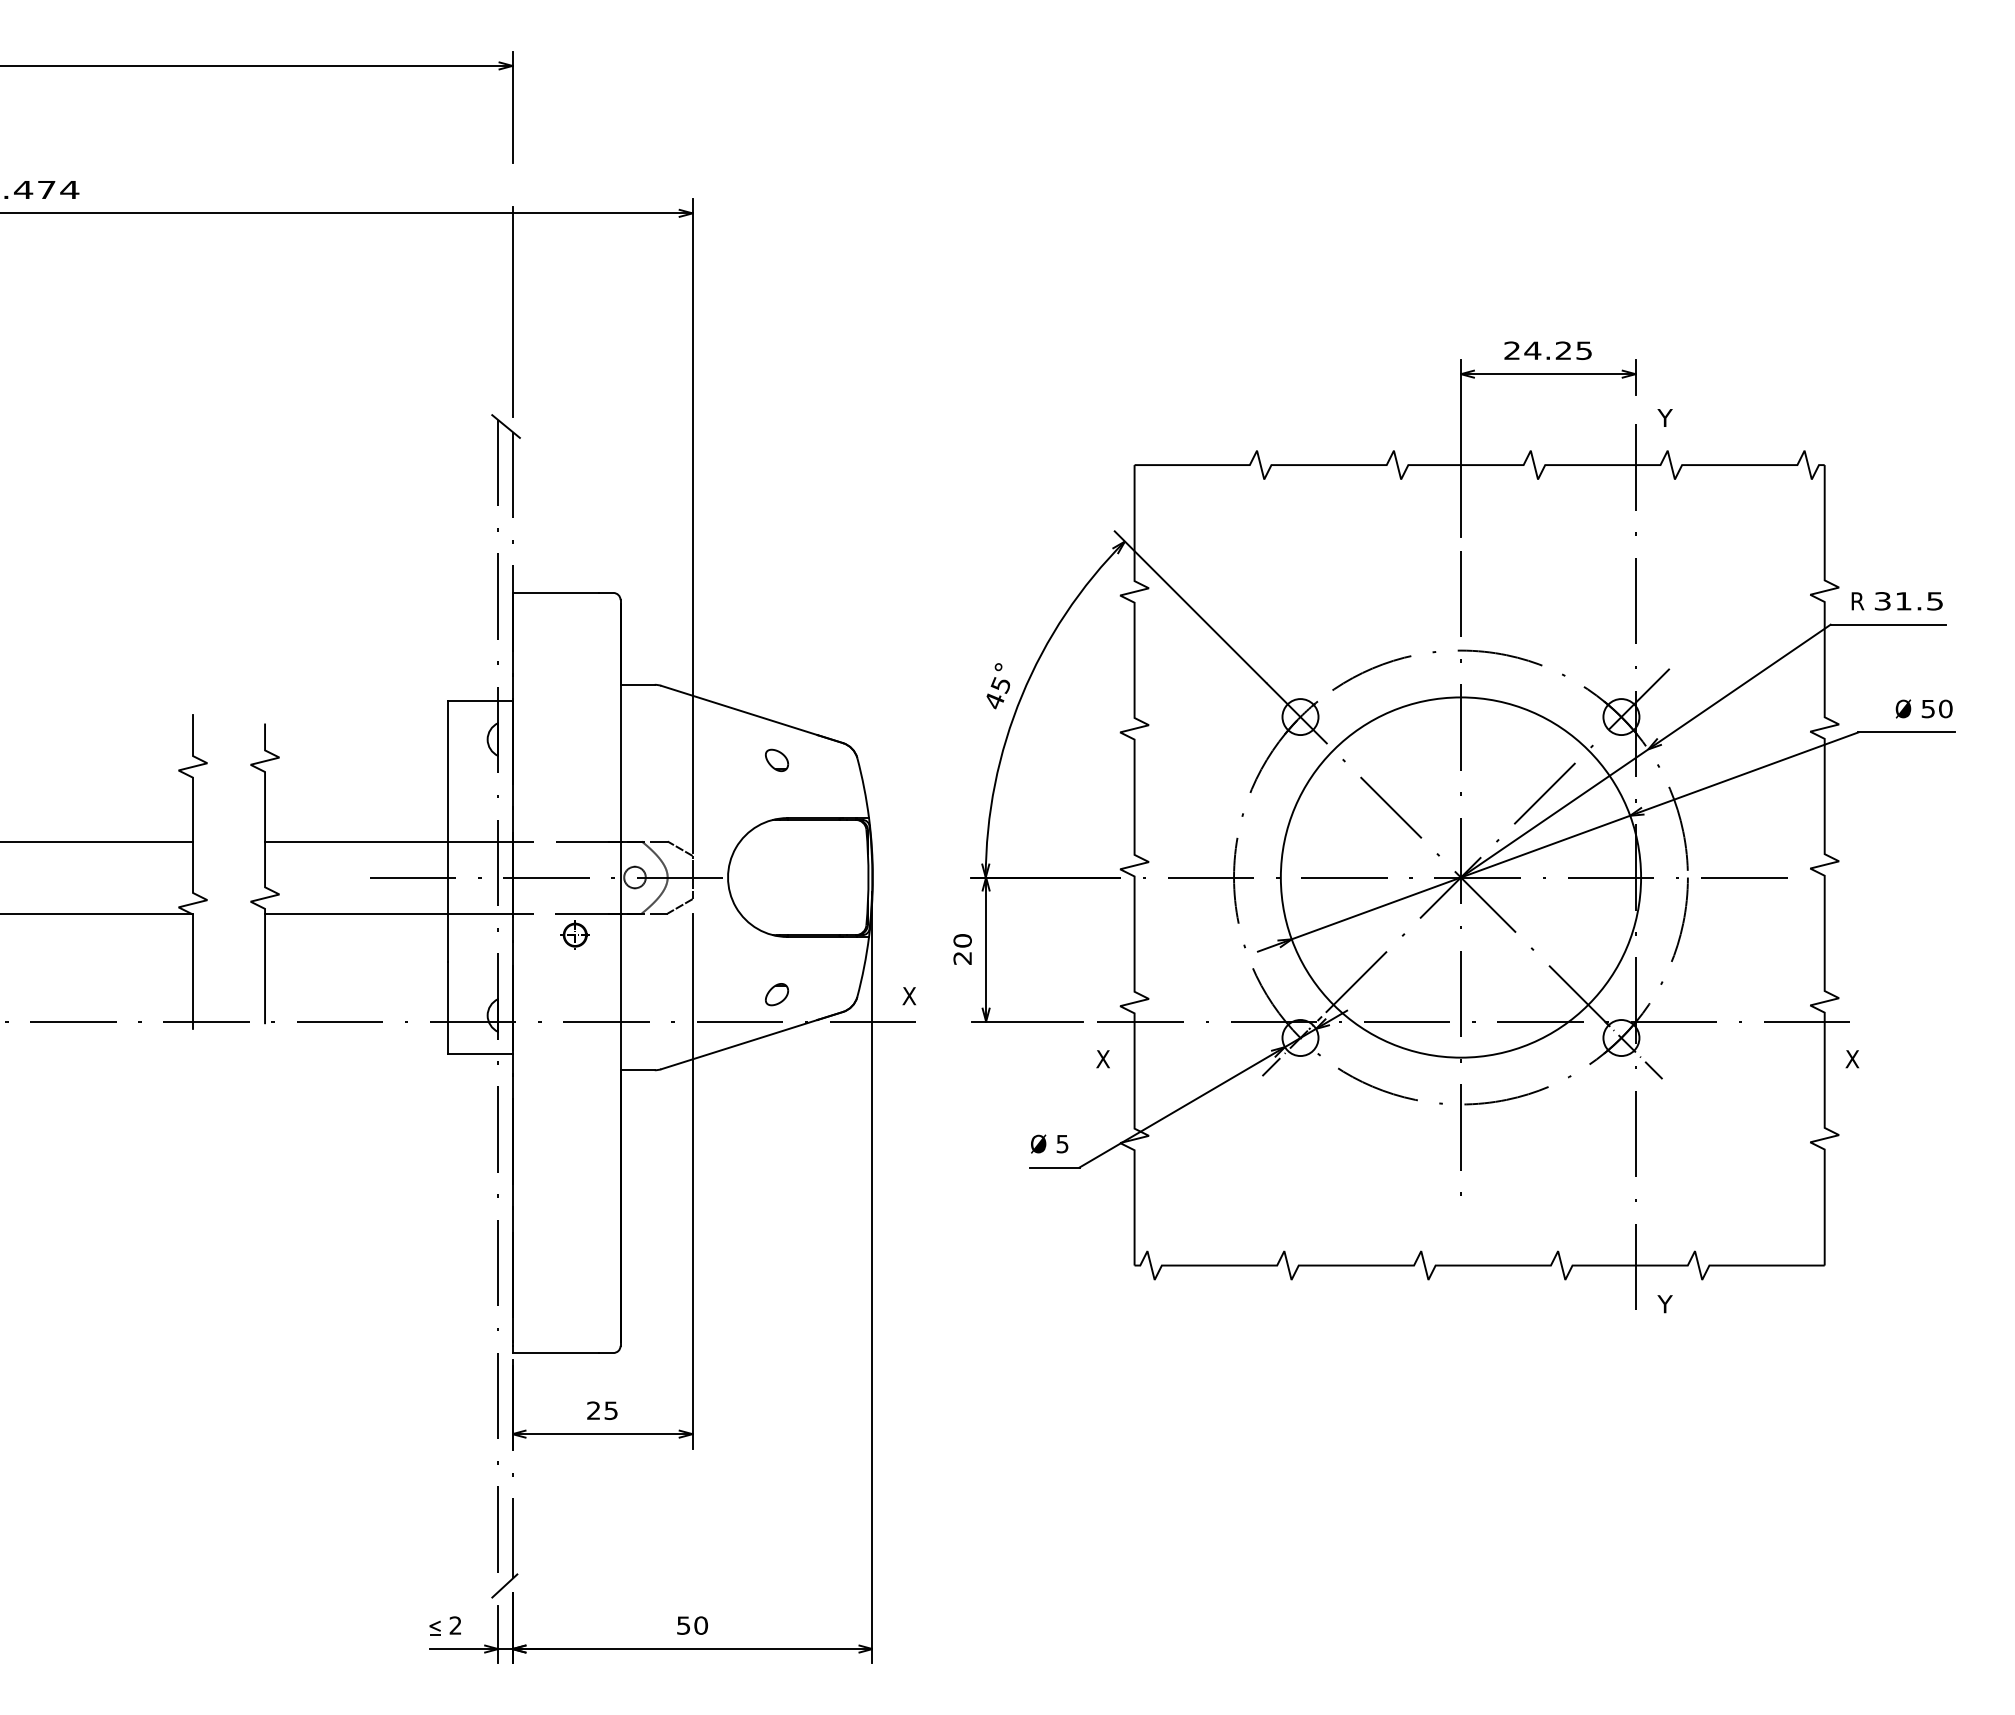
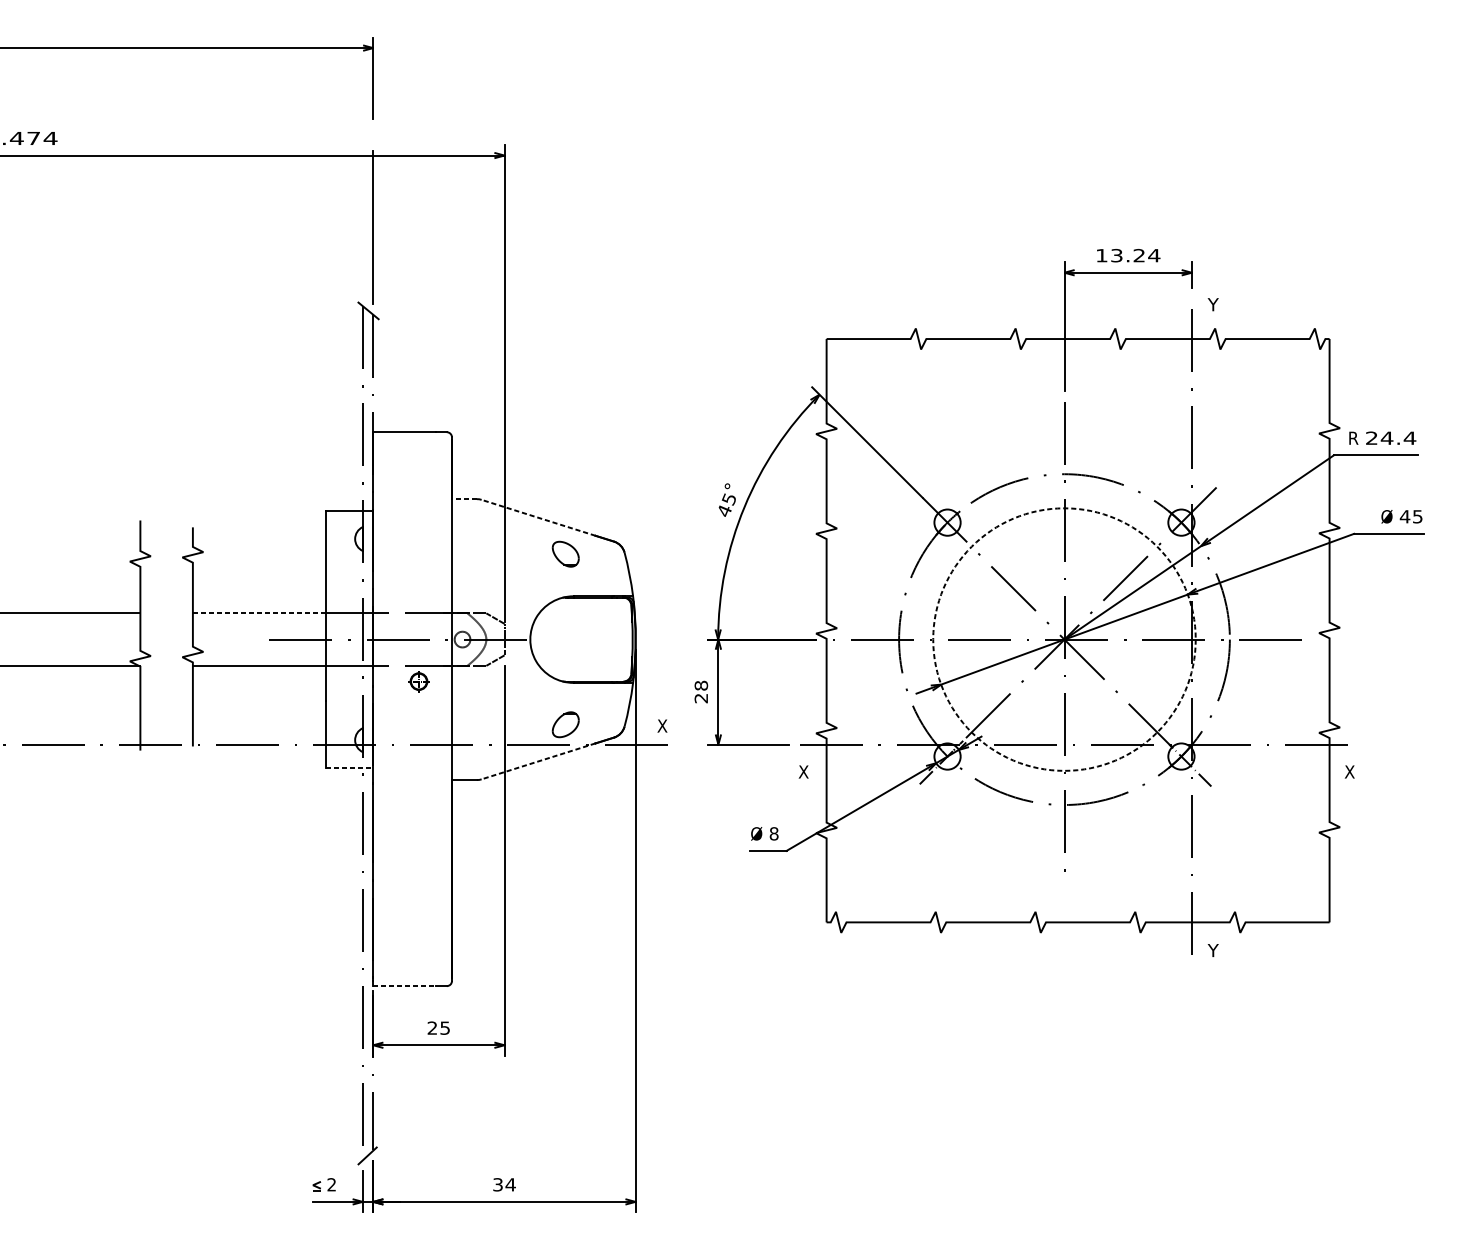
text: (1548, 350) -> (1128, 255), 24.25 -> 13.24
text: (1908, 601) -> (1390, 438), 31.5 -> 24.4
line: (637, 684) -> (464, 498), solid -> dashed
text: (1936, 708) -> (1411, 516), 50 -> 45
line: (738, 710) -> (537, 517), solid -> dashed
part: (777, 760) -> (566, 554), size x1.6
line: (356, 841) -> (259, 613), solid -> dashed
circle: (1460, 877) -> (1064, 639), solid -> dashed
text: (962, 940) -> (701, 685), 20 -> 28
part: (777, 994) -> (566, 724), size x1.6
line: (739, 1044) -> (538, 761), solid -> dashed
line: (480, 1054) -> (349, 768), solid -> dashed
text: (1062, 1143) -> (774, 833), 5 -> 8
line: (556, 1353) -> (405, 986), solid -> dashed
text: (692, 1625) -> (504, 1184), 50 -> 34

